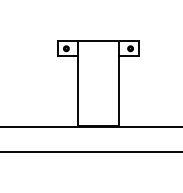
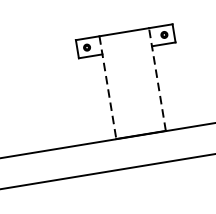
line: (77, 83) -> (107, 87), solid -> dashed
line: (119, 83) -> (157, 79), solid -> dashed

